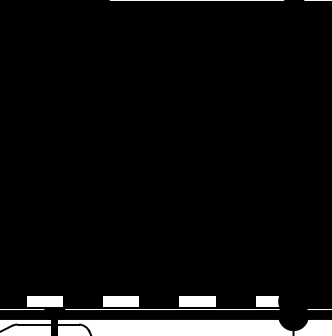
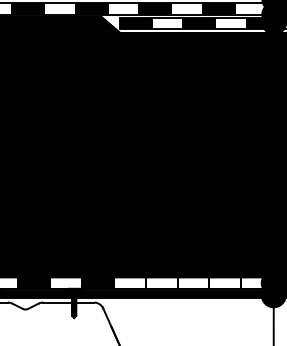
fill: (159, 300) -> (161, 282), removed
fill: (235, 300) -> (225, 282), removed

